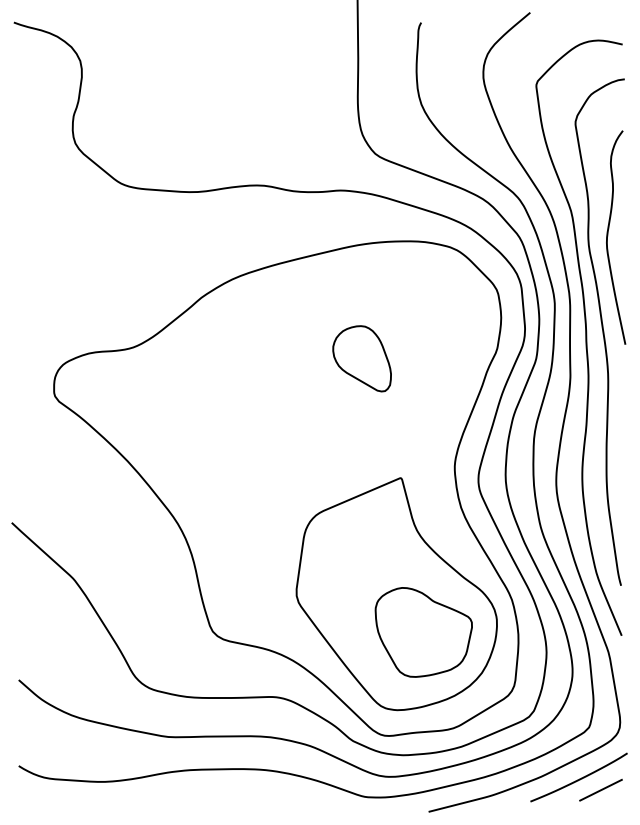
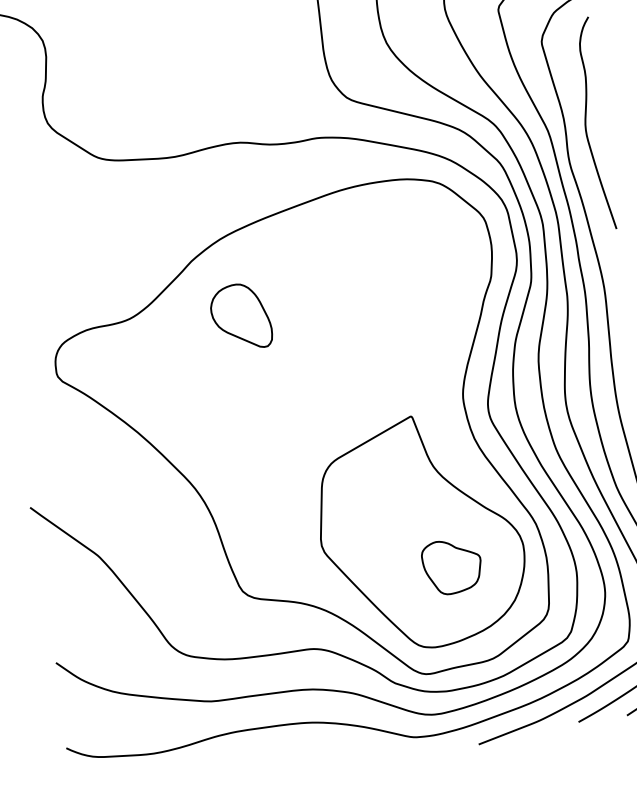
curve: (608, 236) -> (586, 123), moved
part: (361, 358) -> (240, 316), moved
part: (423, 632) -> (452, 567), size x0.6

